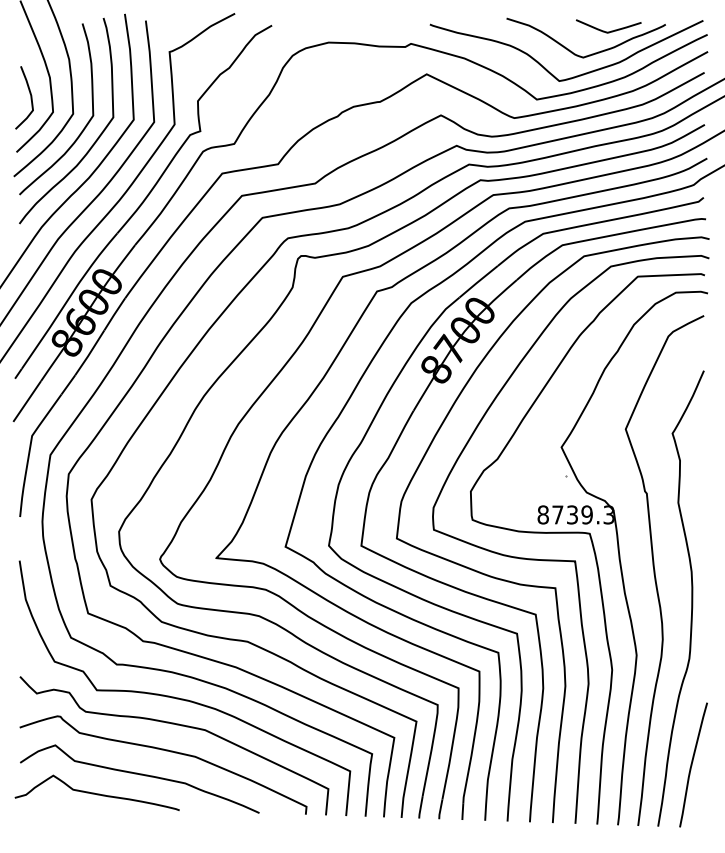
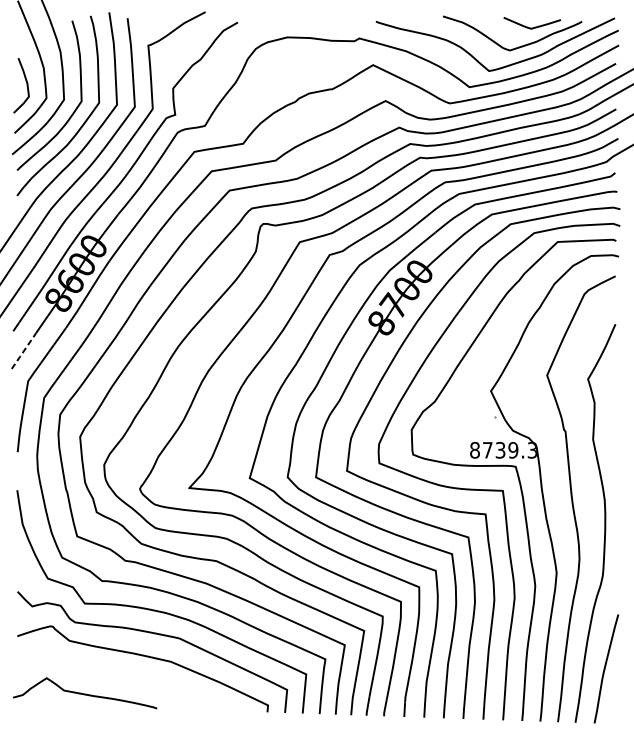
line: (27, 401) -> (24, 351), solid -> dashed
curve: (139, 775) -> (122, 678), removed

